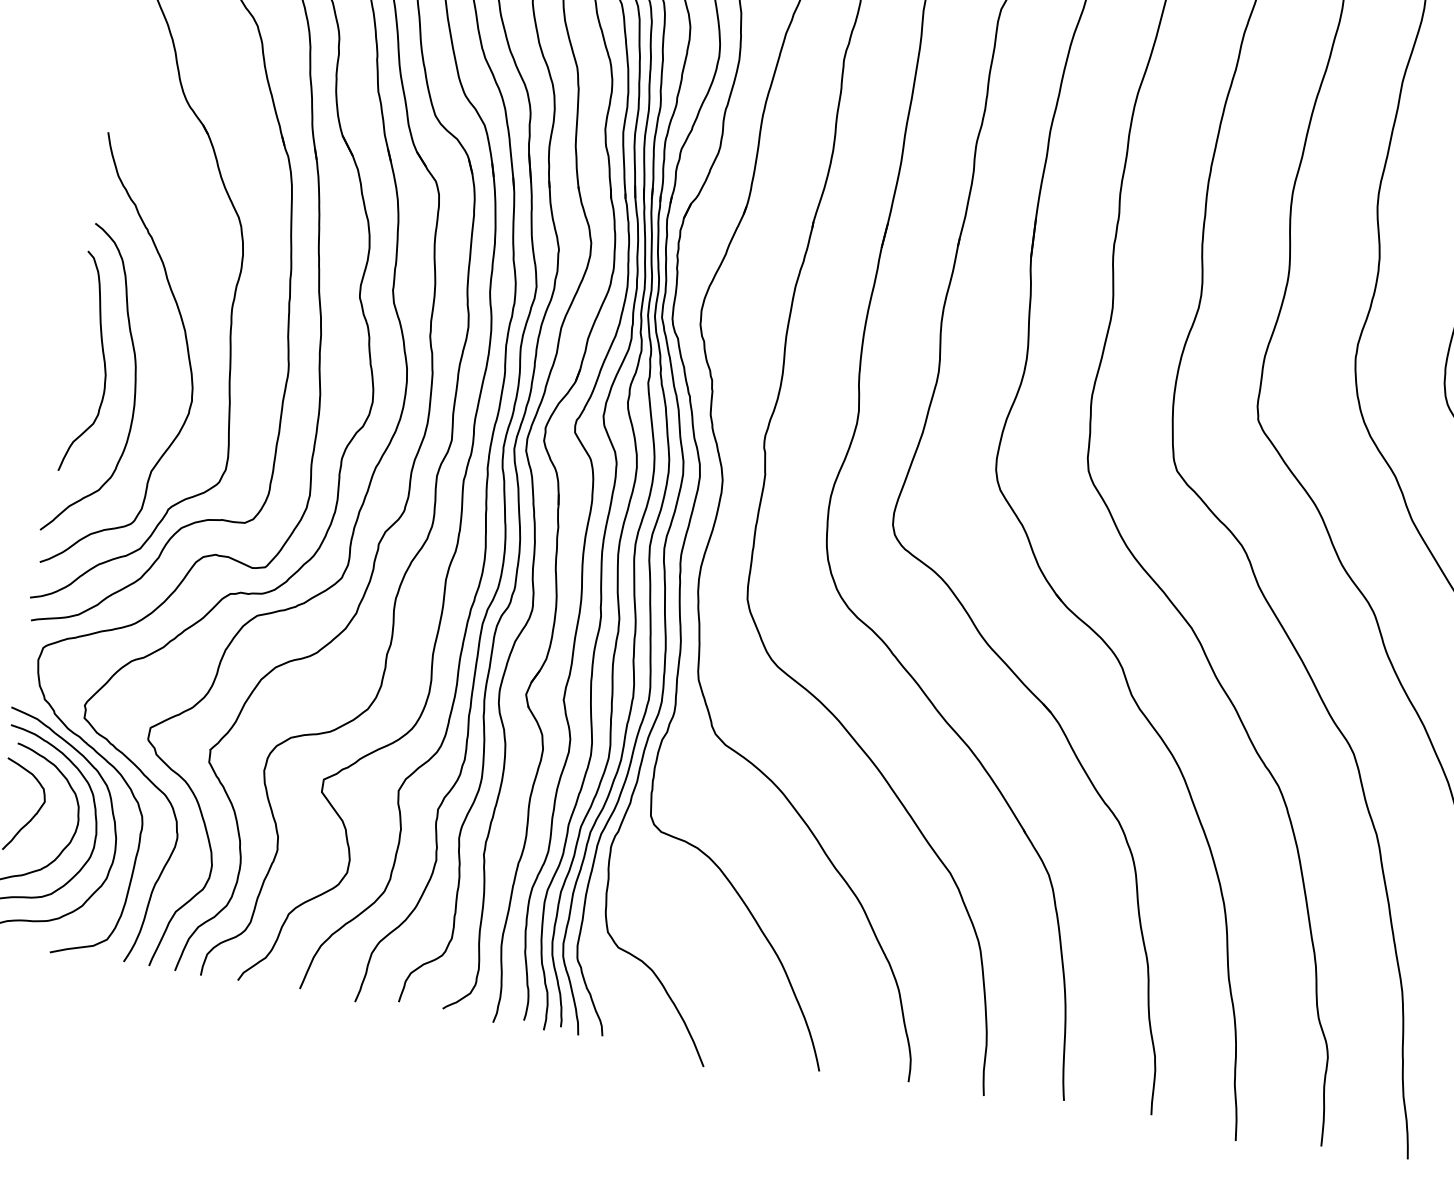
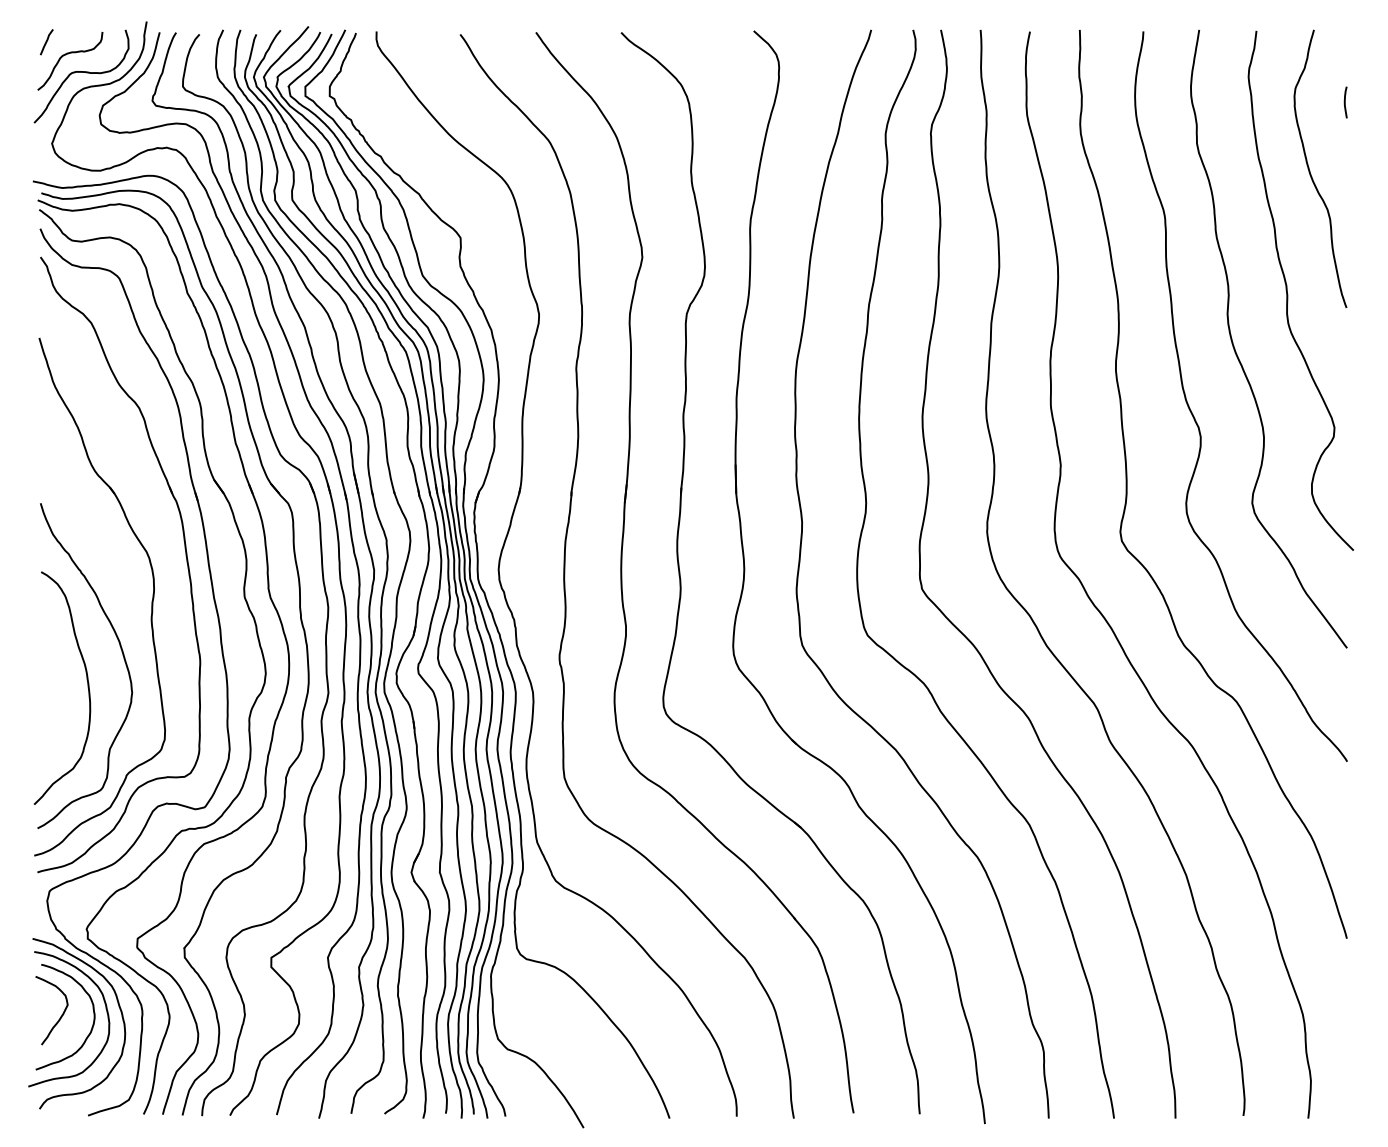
curve: (102, 359) -> (61, 671), removed

